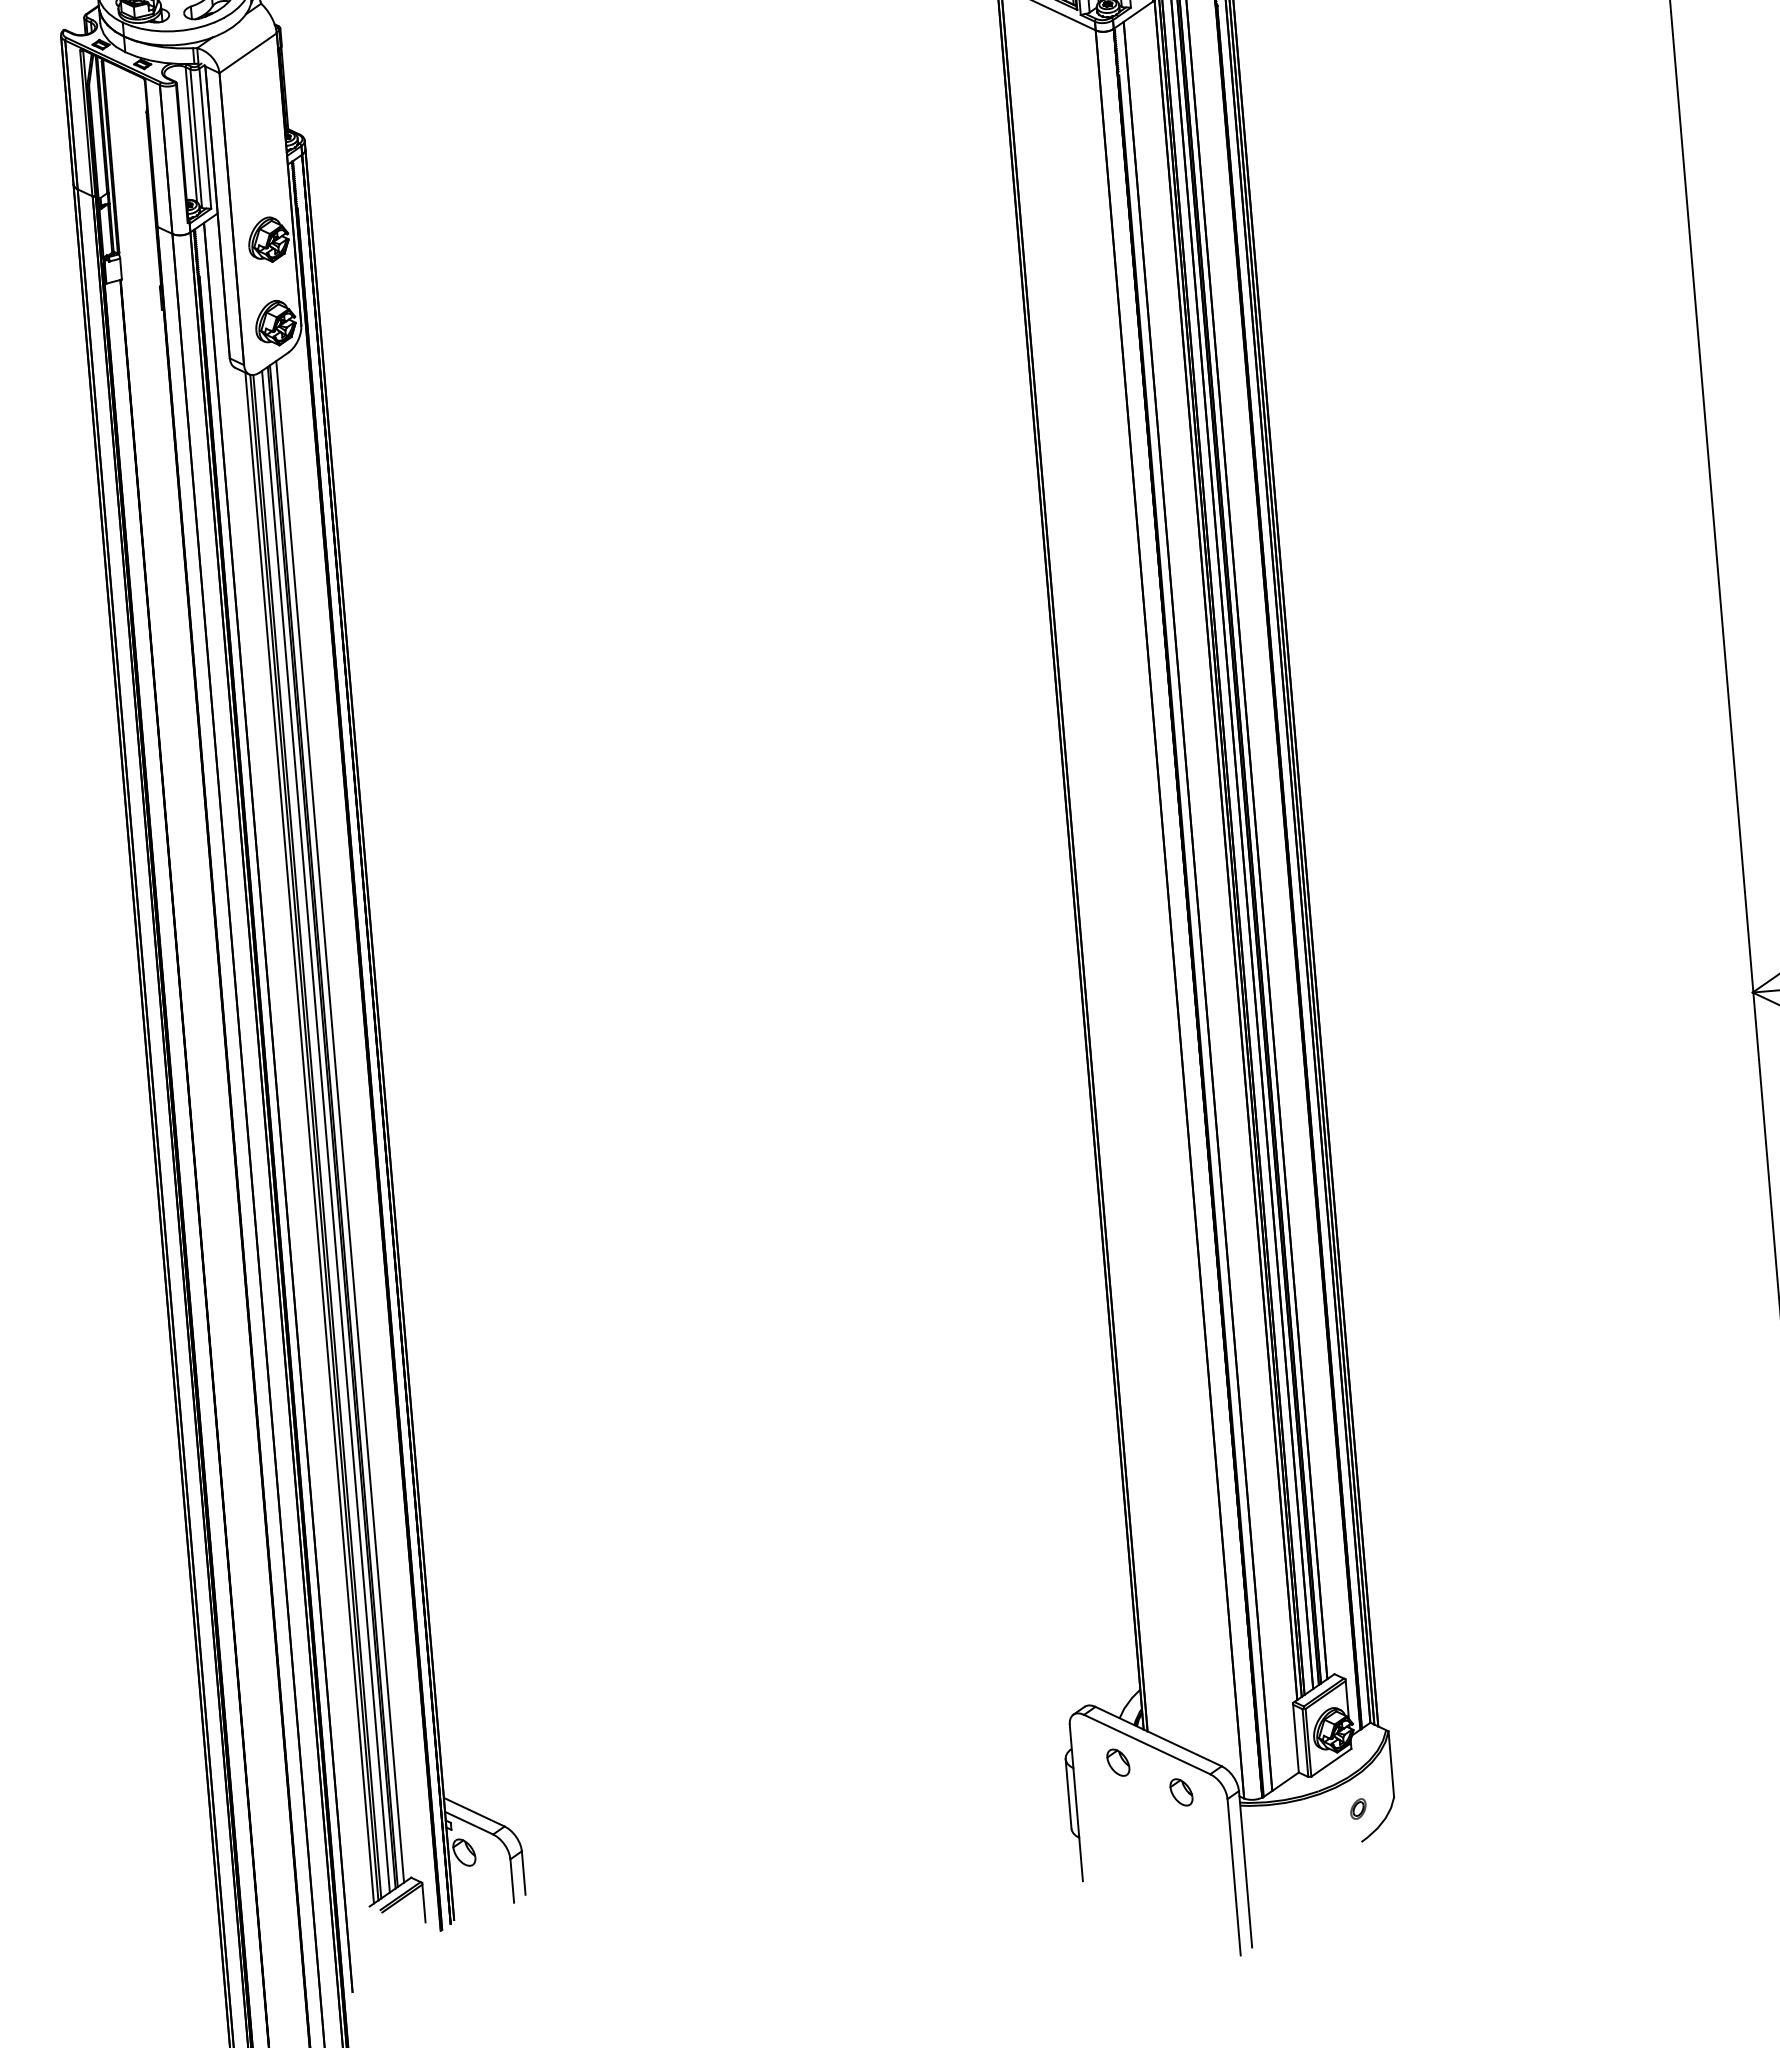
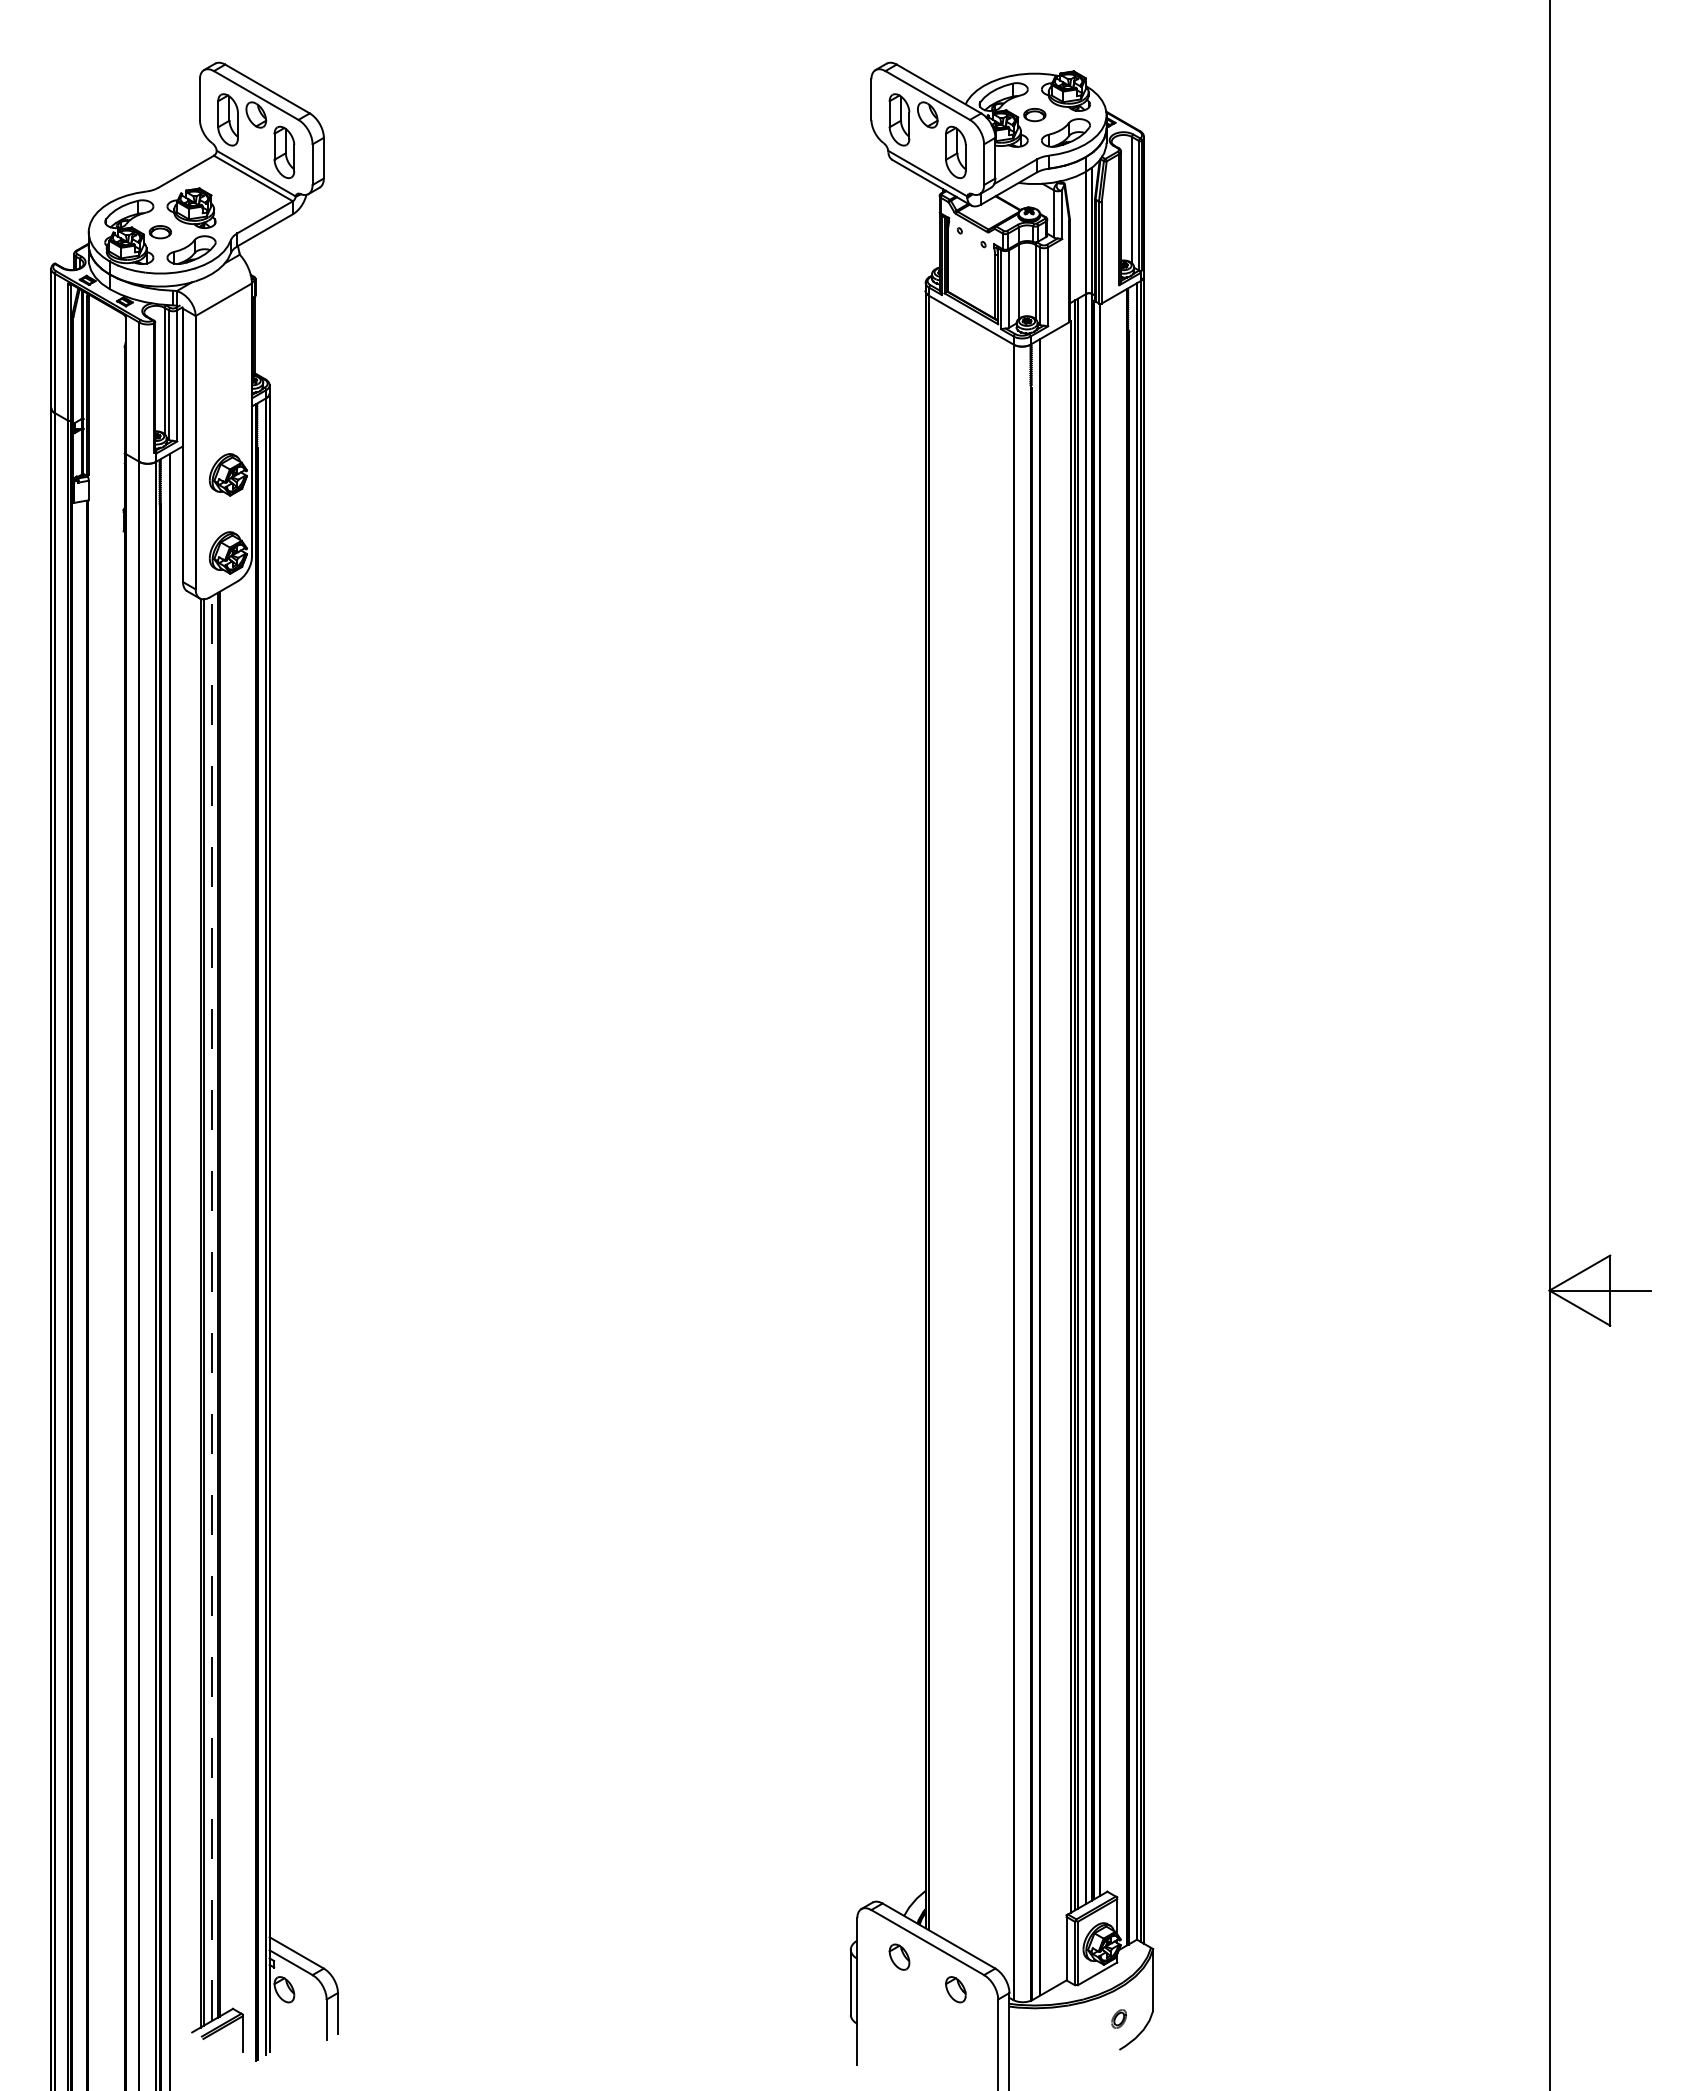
line: (339, 1121) -> (225, 1300), removed
line: (326, 1131) -> (212, 1308), solid -> dashed
line: (309, 1138) -> (196, 1313), removed

